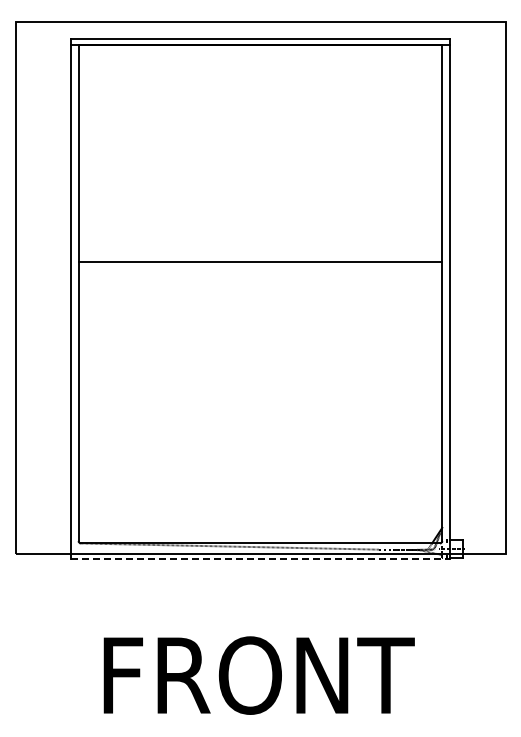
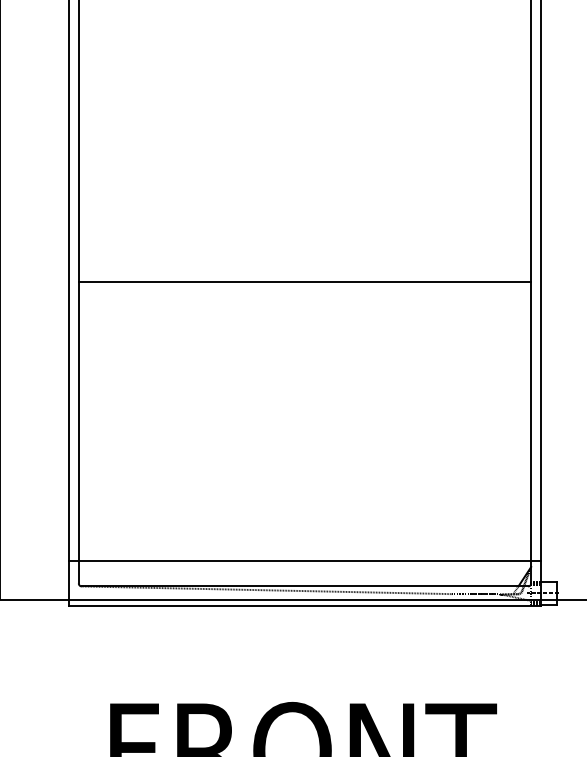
line: (260, 262) -> (305, 281), moved
line: (260, 522) -> (305, 560), added
line: (260, 559) -> (305, 606), dashed -> solid

